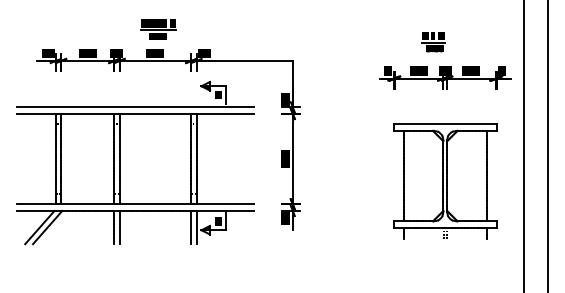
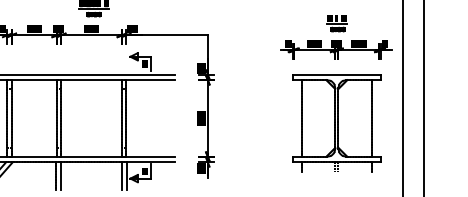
part: (433, 42) -> (337, 23), moved
part: (445, 181) -> (337, 123), moved

